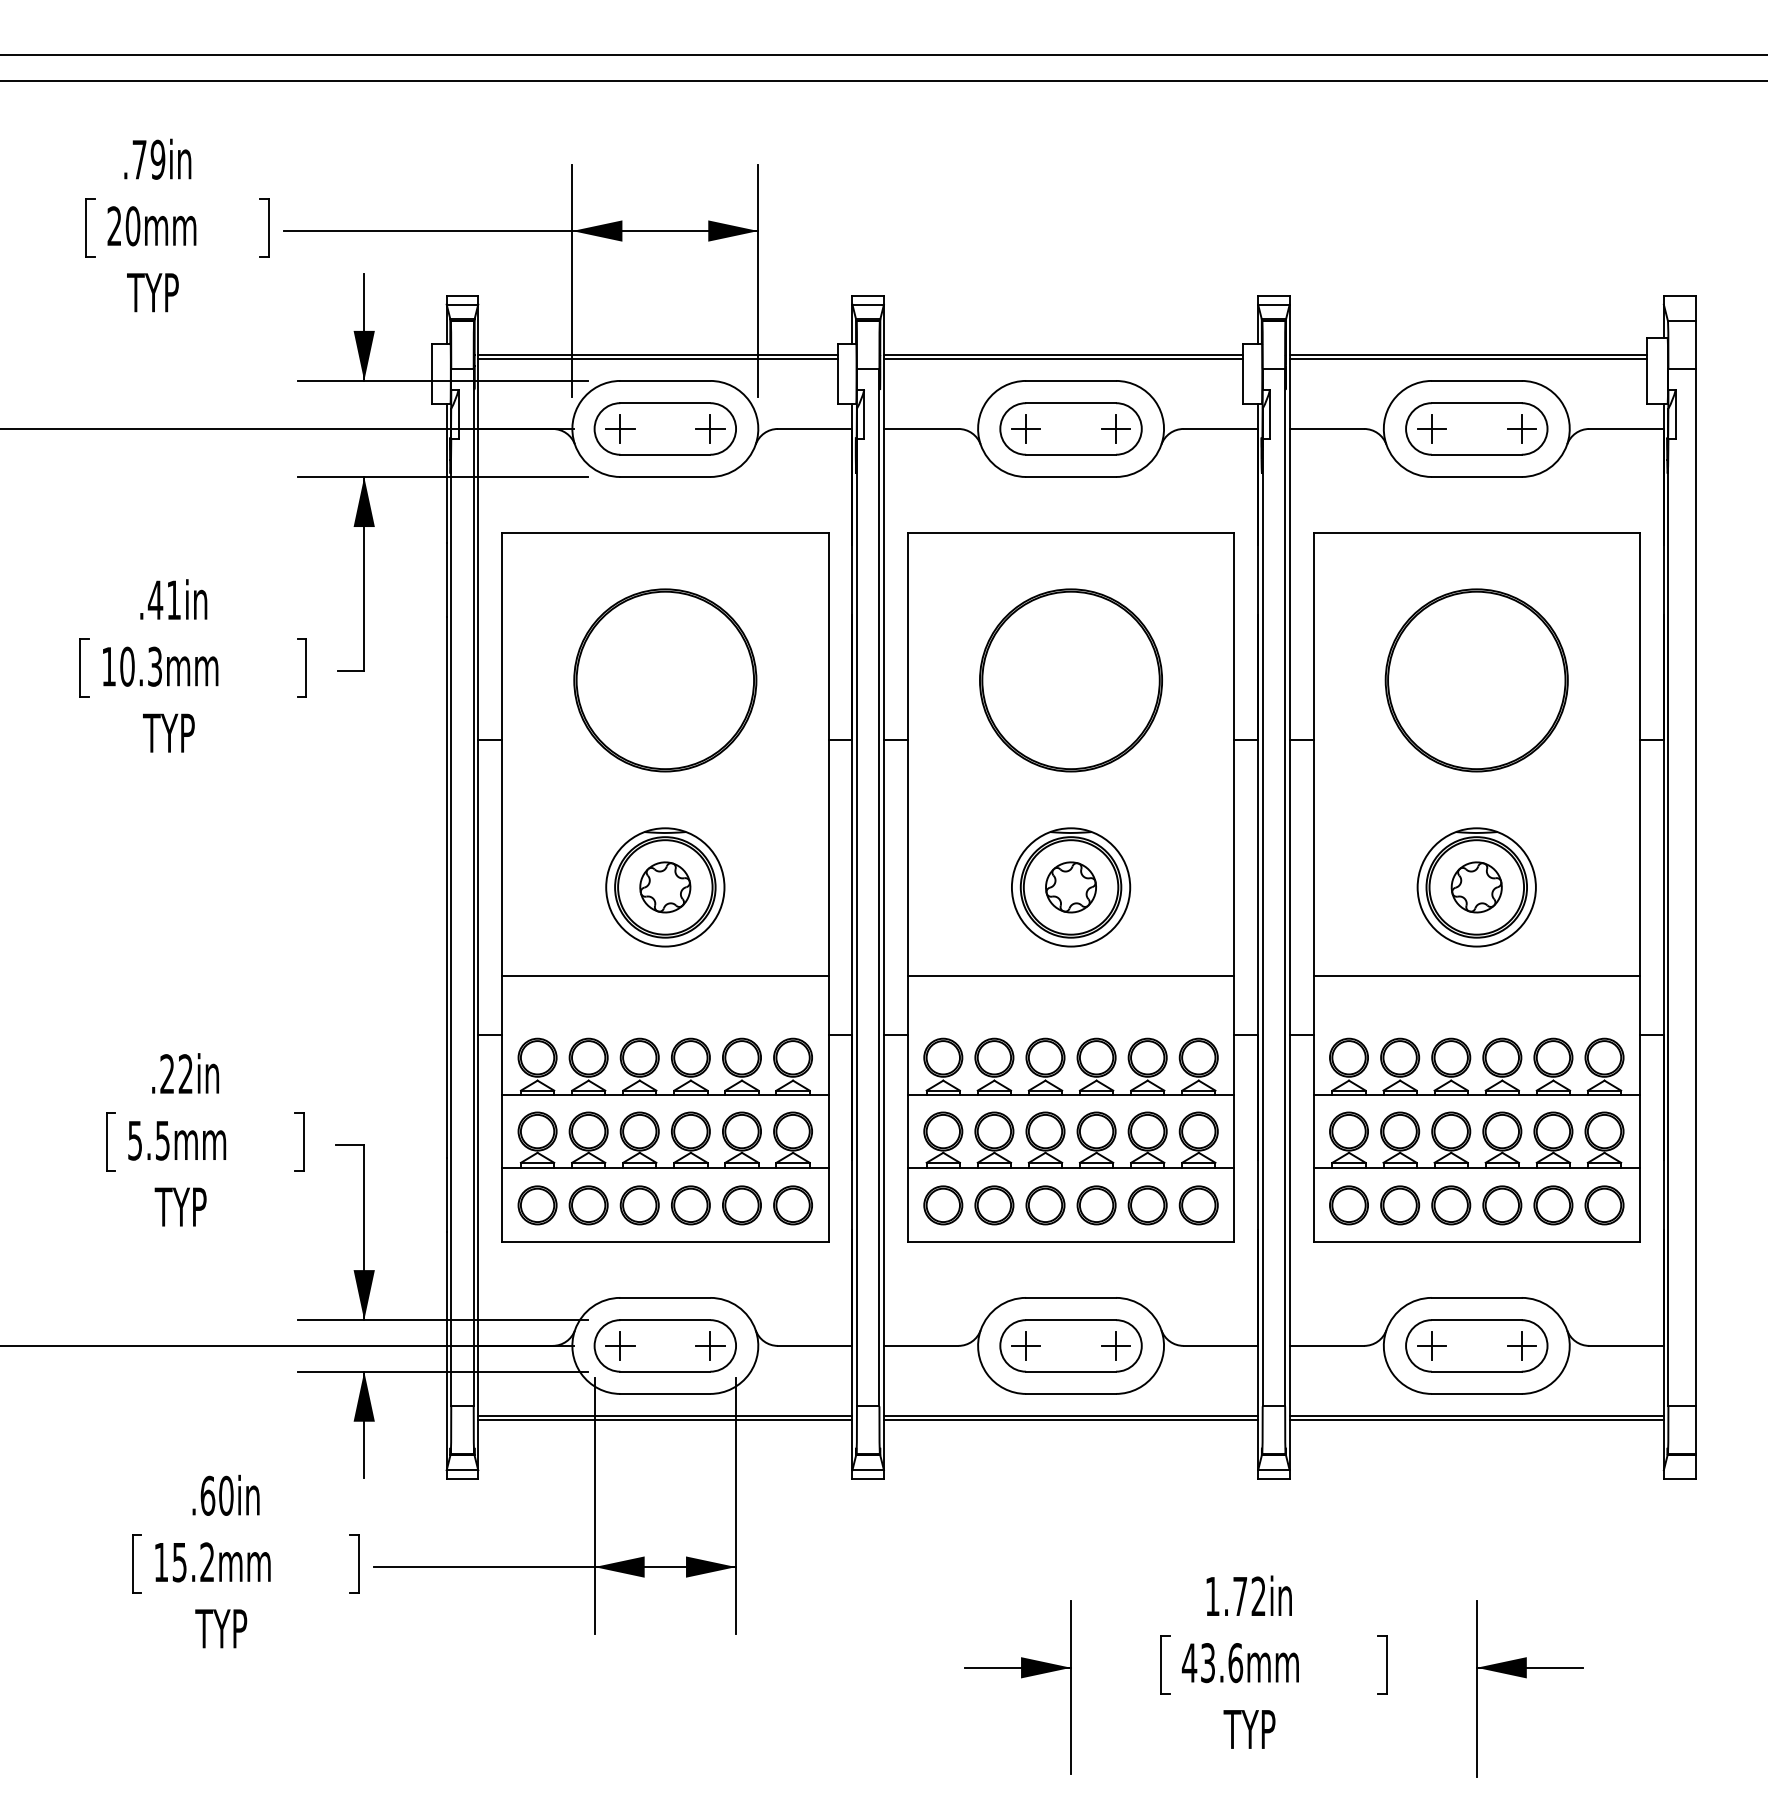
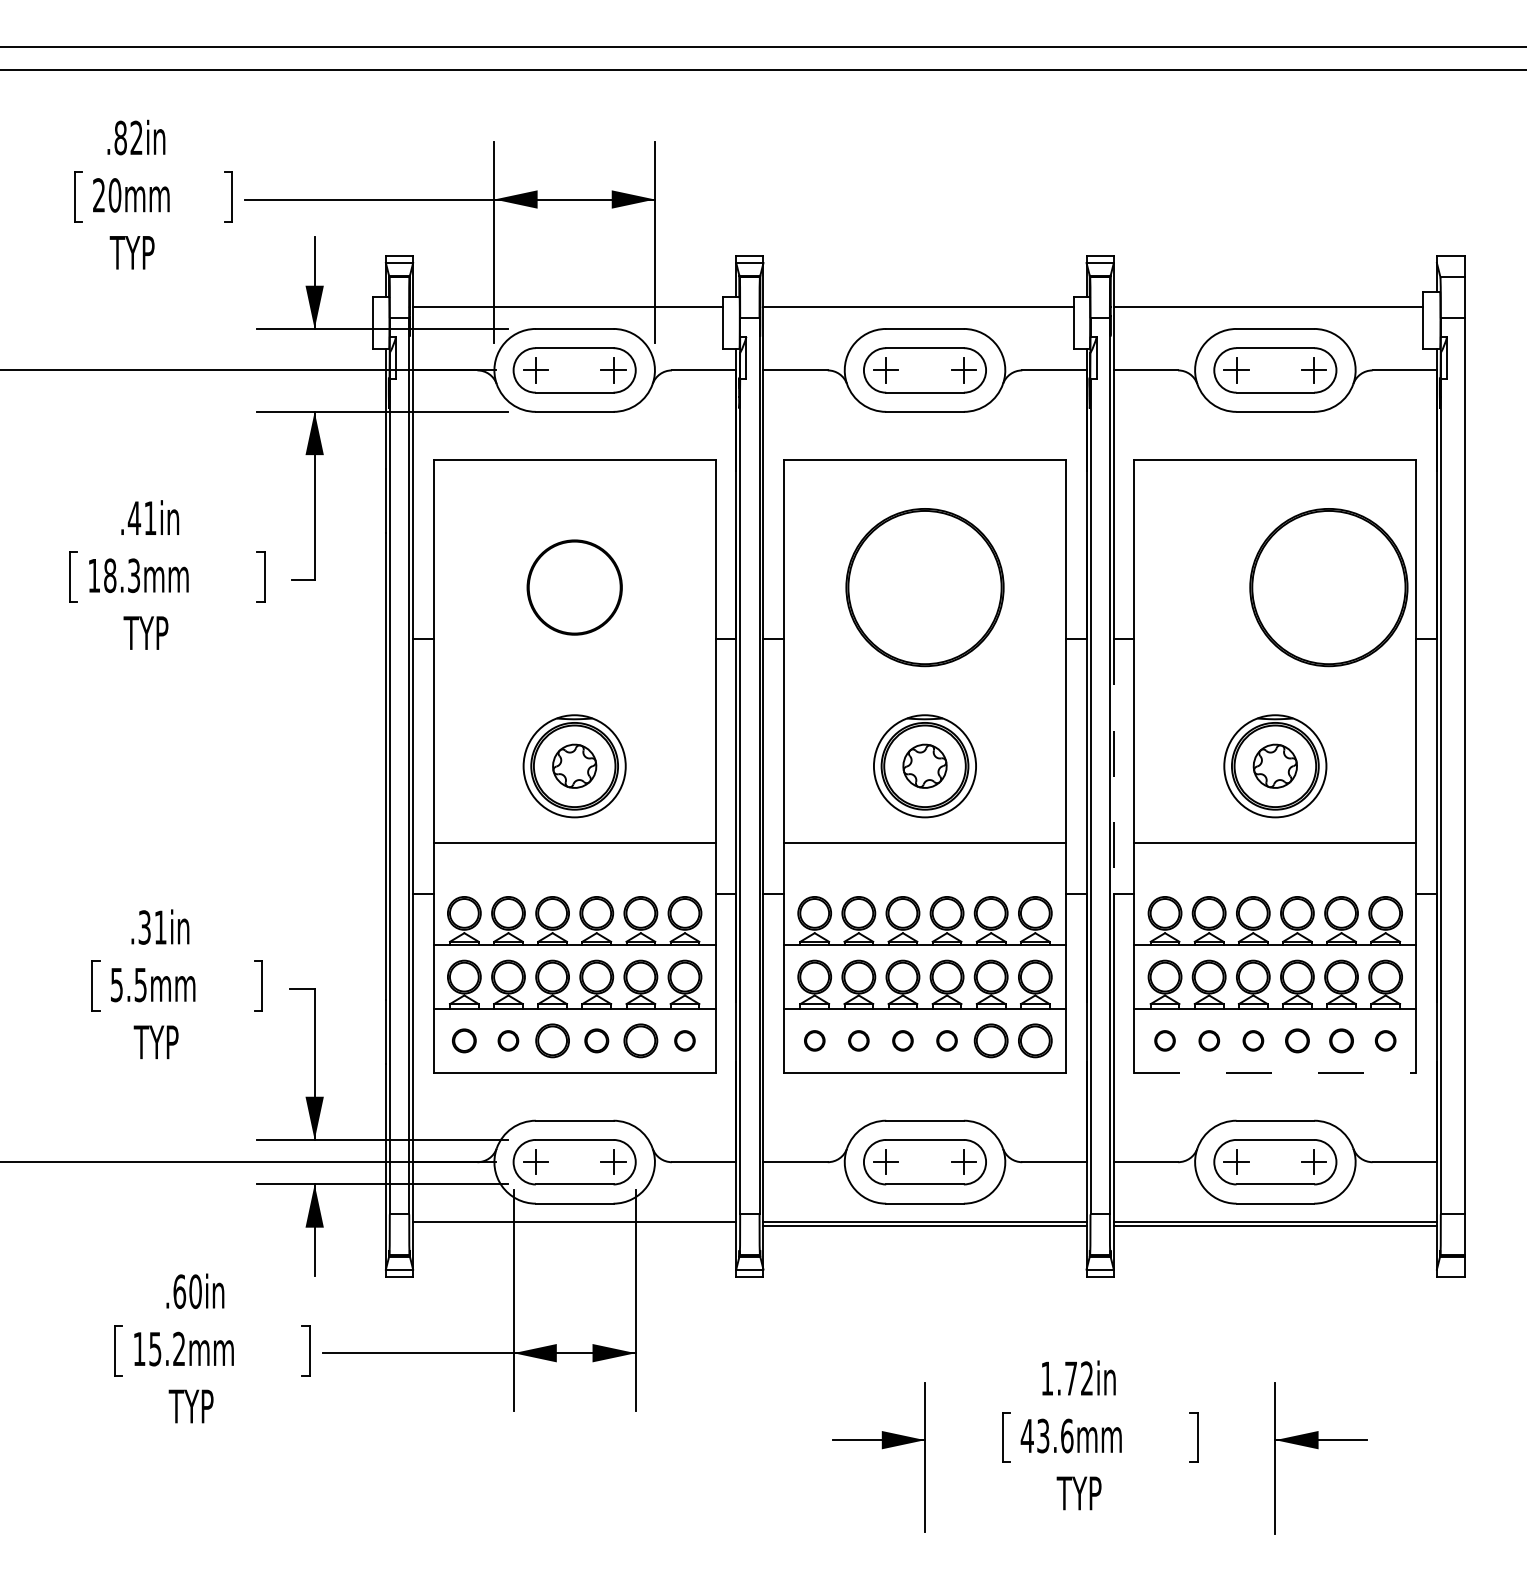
text: (148, 159) -> (128, 137), .79in -> .82in
line: (657, 359) -> (567, 310), removed
line: (1063, 359) -> (918, 310), removed
line: (1468, 359) -> (1268, 310), removed
text: (127, 666) -> (110, 575), 10.3mm -> 18.3mm
part: (665, 680) -> (574, 587), size x0.6
part: (1476, 680) -> (1328, 587), moved
line: (1289, 887) -> (1113, 766), solid -> dashed
text: (176, 1074) -> (152, 927), .22in -> .31in
part: (537, 1205) -> (464, 1040), size x0.7
part: (588, 1205) -> (508, 1040), size x0.6
part: (690, 1205) -> (596, 1040), size x0.7
part: (792, 1205) -> (684, 1040), size x0.6
part: (943, 1205) -> (814, 1040), size x0.6
part: (994, 1205) -> (858, 1040), size x0.6
part: (1045, 1205) -> (902, 1040), size x0.6
part: (1096, 1205) -> (946, 1040), size x0.6
part: (1348, 1205) -> (1164, 1040), size x0.6
part: (1400, 1205) -> (1209, 1040), size x0.6
part: (1451, 1205) -> (1253, 1040), size x0.6
part: (1502, 1205) -> (1297, 1040), size x0.7
part: (1553, 1205) -> (1341, 1040), size x0.7
part: (1604, 1205) -> (1385, 1040), size x0.6
line: (1477, 1242) -> (1275, 1072), solid -> dashed
line: (665, 1419) -> (574, 1225), removed

